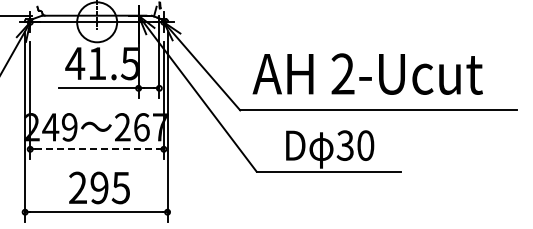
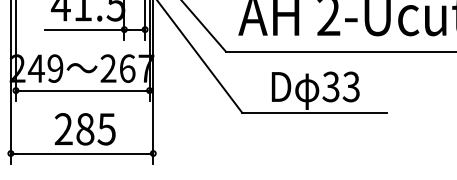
text: (365, 145) -> (351, 86), 30 -> 33
line: (97, 149) -> (83, 90), dashed -> solid
text: (99, 187) -> (85, 128), 295 -> 285

